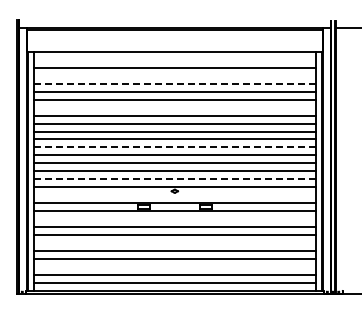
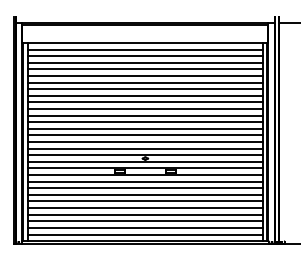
line: (174, 59) -> (145, 49), added
line: (174, 75) -> (145, 62), added
line: (175, 83) -> (145, 69), dashed -> solid
line: (174, 107) -> (145, 89), added
line: (175, 147) -> (145, 122), dashed -> solid
line: (175, 179) -> (145, 148), dashed -> solid
line: (174, 195) -> (145, 162), added
line: (174, 219) -> (145, 182), added
line: (174, 242) -> (145, 201), added
line: (174, 266) -> (145, 221), added

